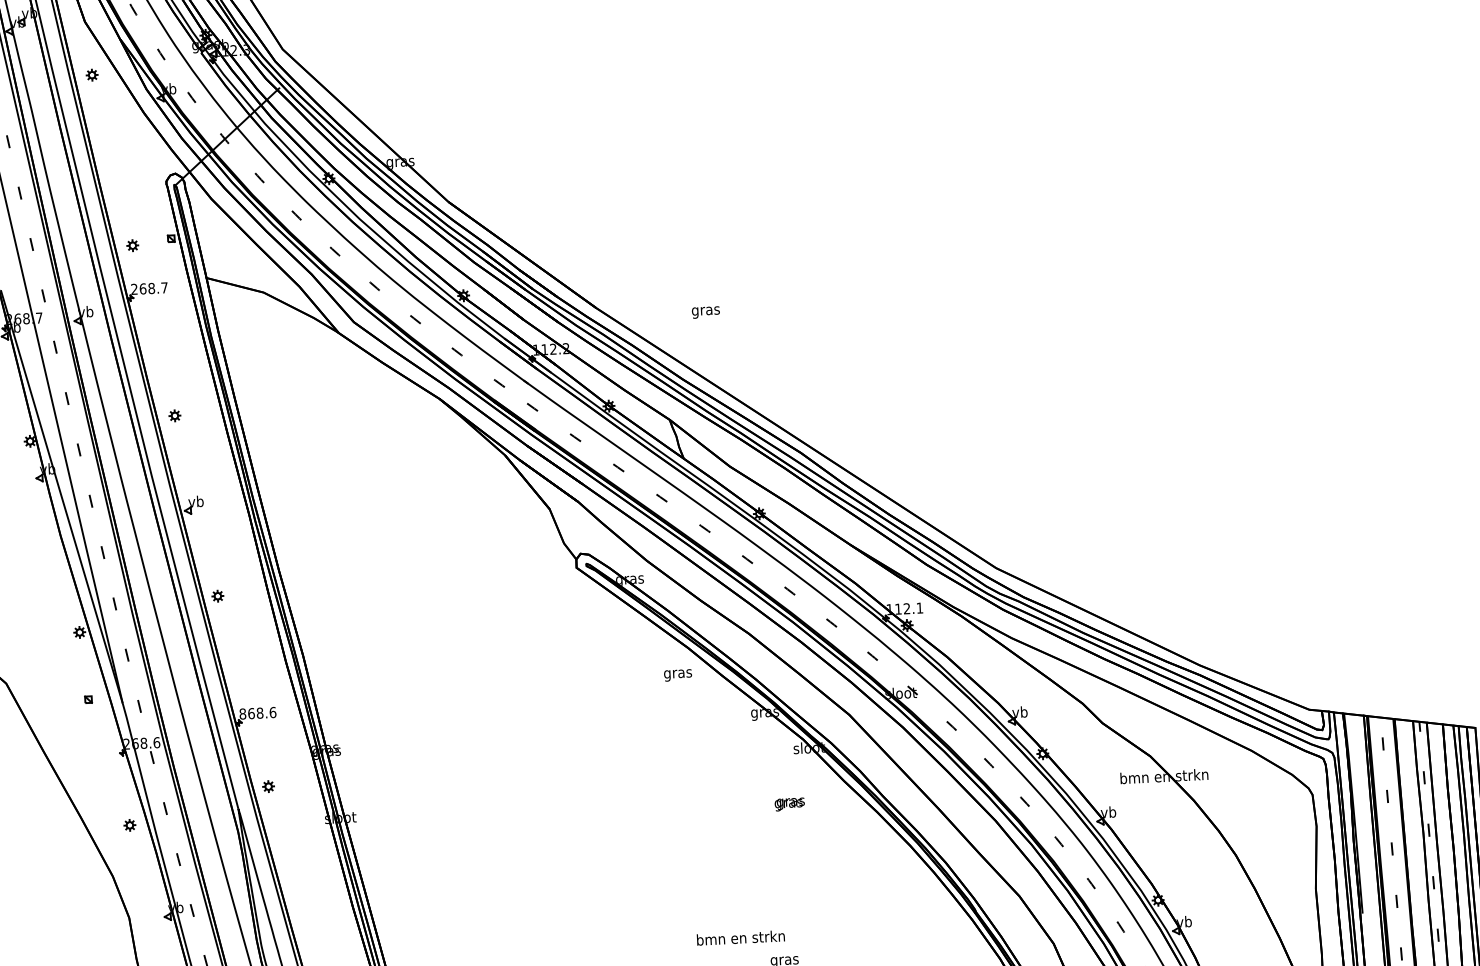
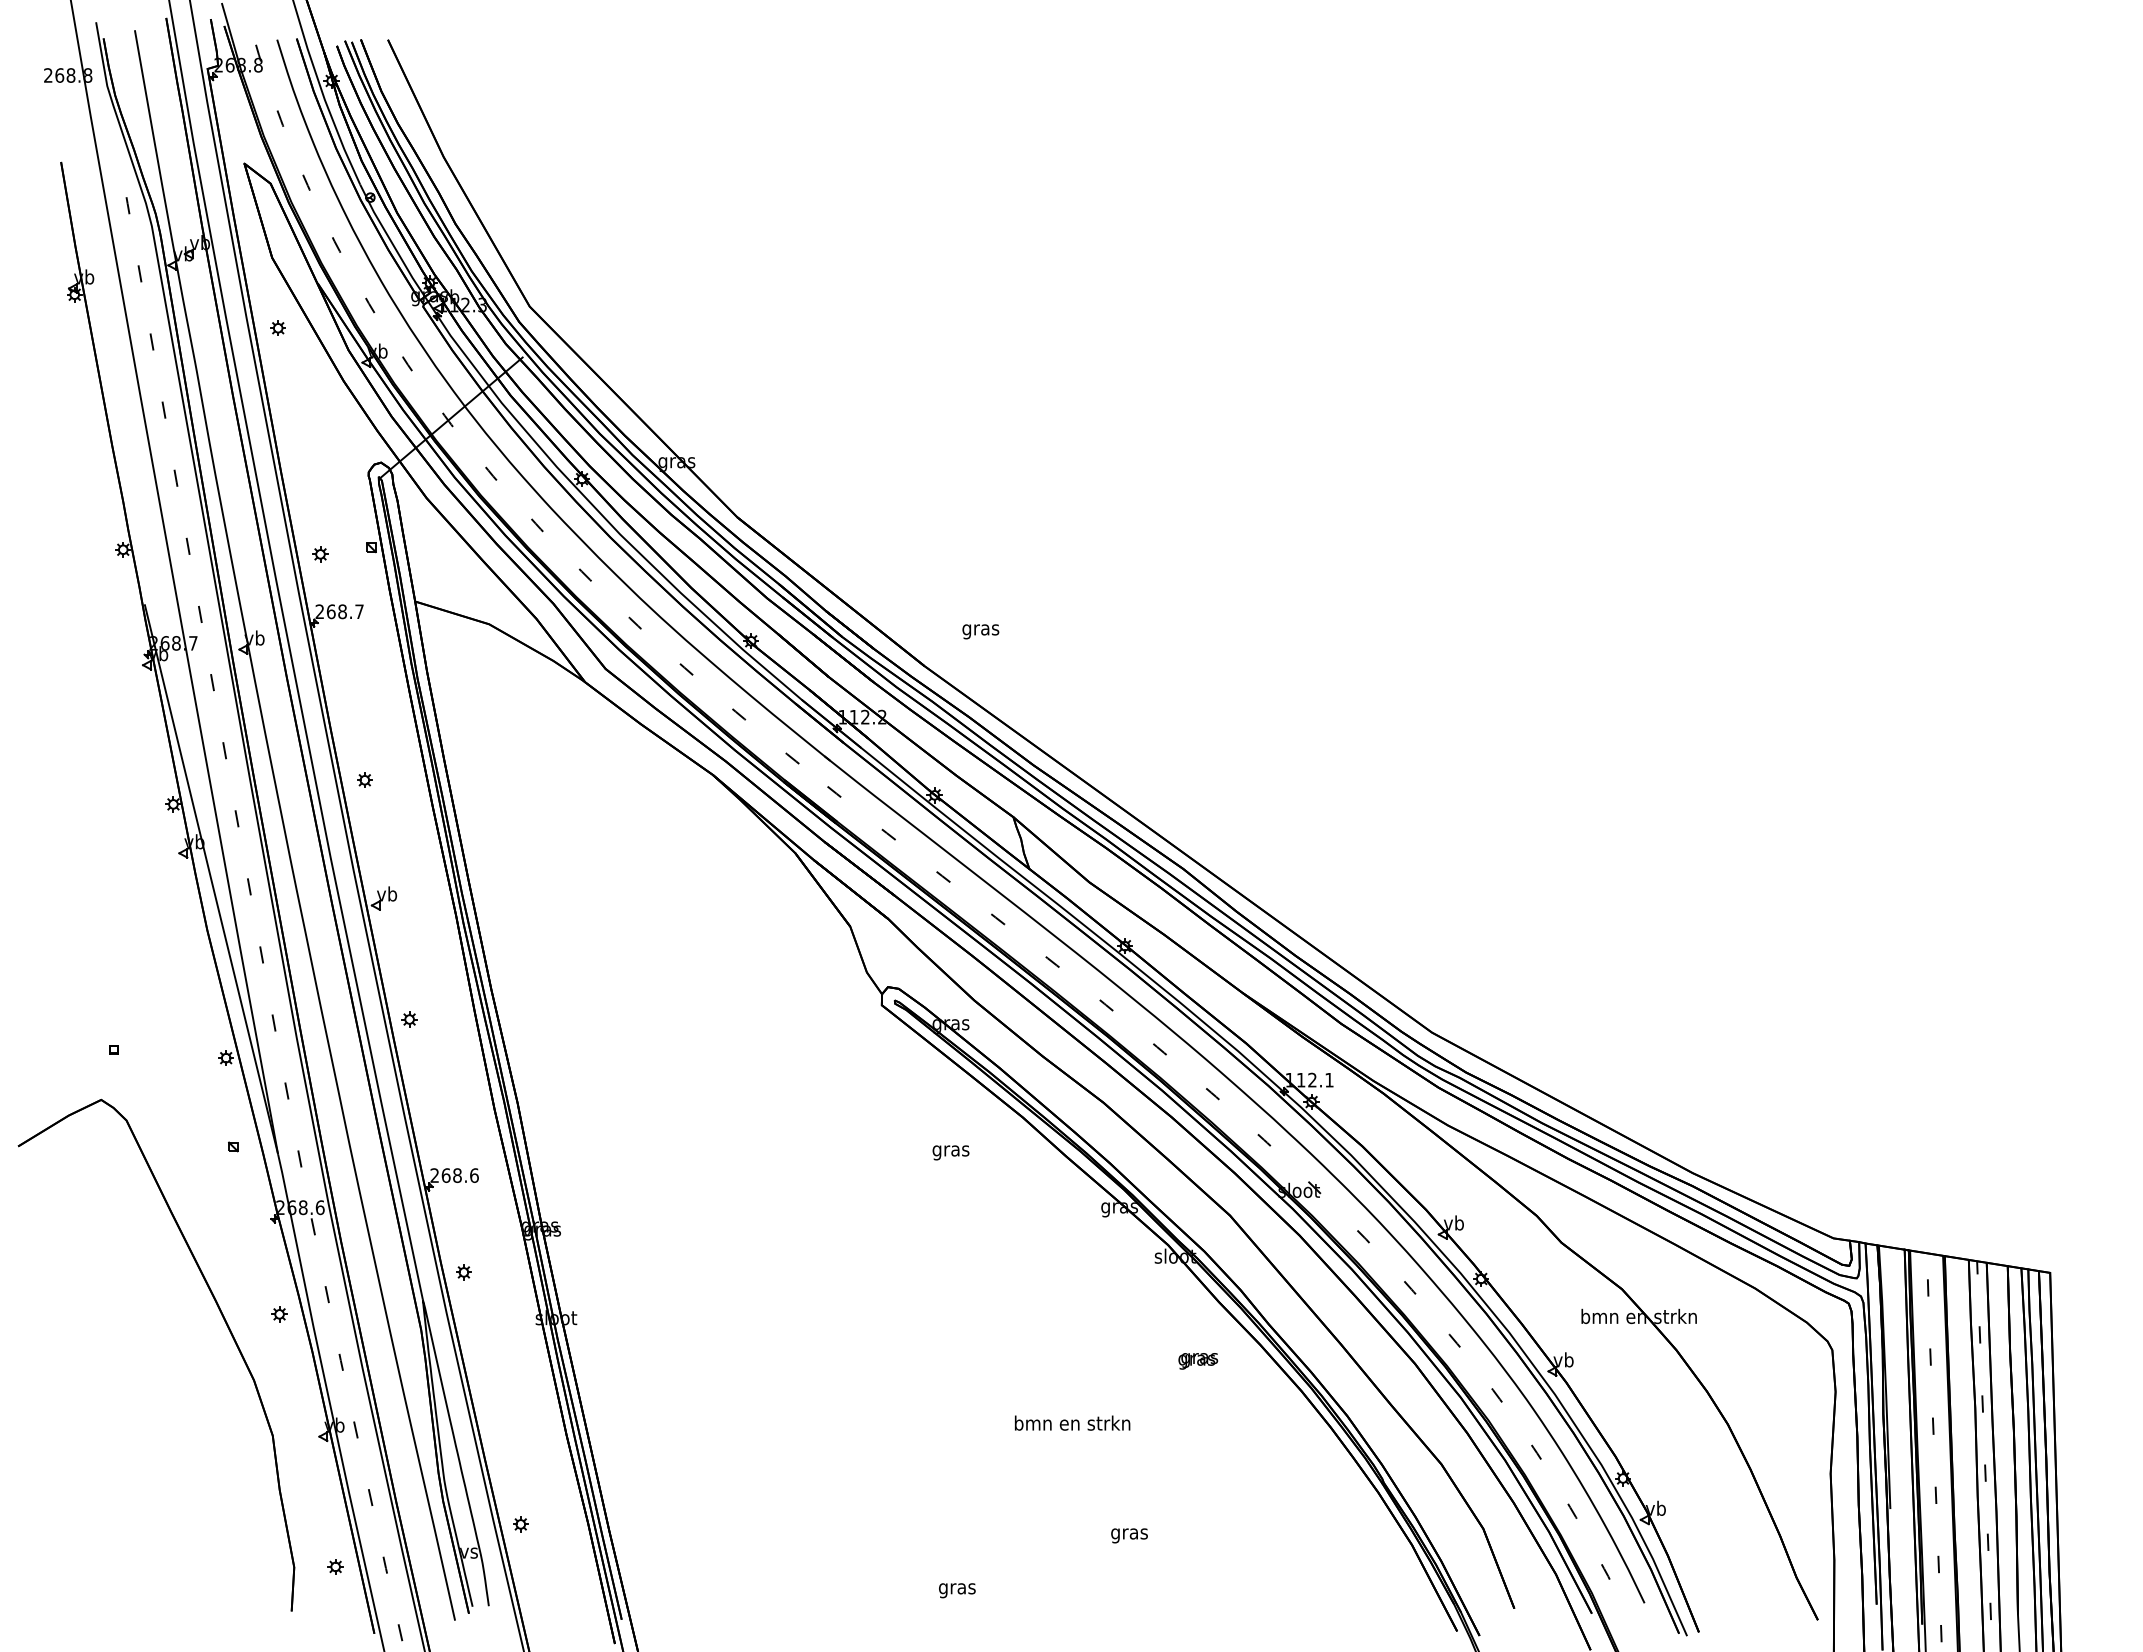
text: (705, 312) -> (980, 631), moved
text: (677, 675) -> (950, 1152), moved
text: (242, 713) -> (434, 1175), 868.6 -> 268.6
text: (790, 804) -> (1198, 1361), moved
text: (740, 937) -> (1072, 1422), moved

